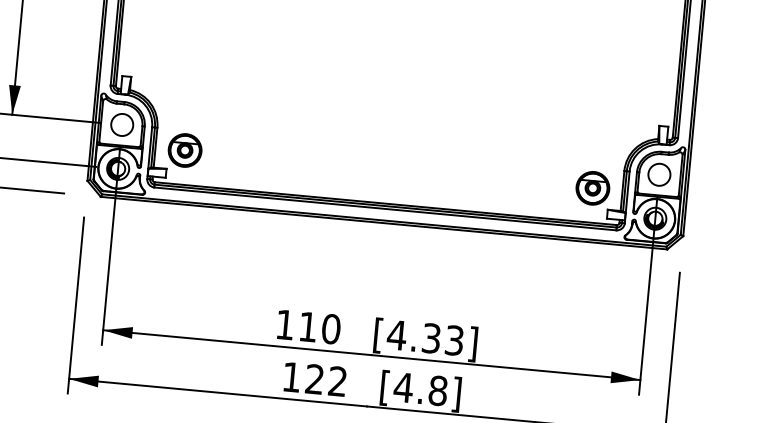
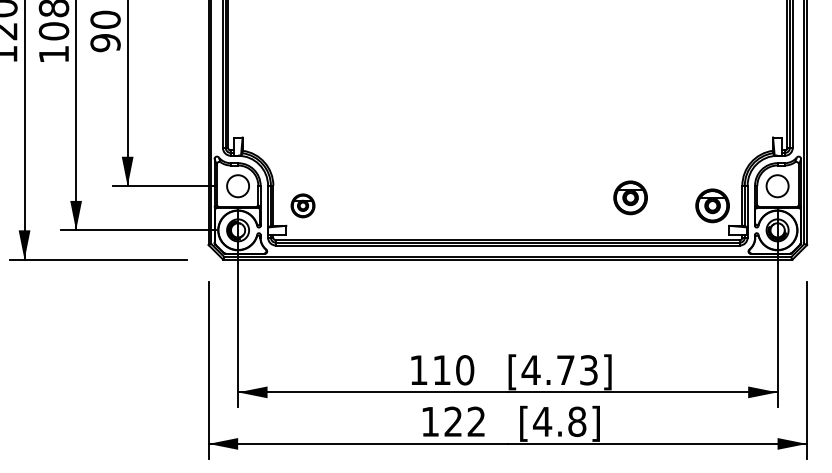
part: (184, 150) -> (302, 205), size x0.7
part: (511, 172) -> (630, 197), added
text: (431, 338) -> (565, 370), [4.33] -> [4.73]

